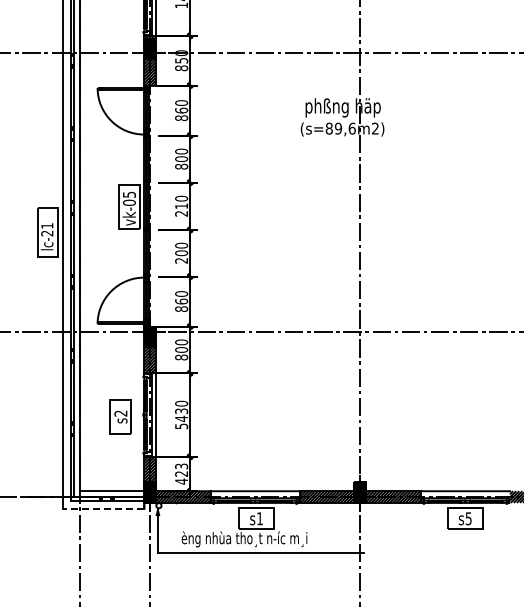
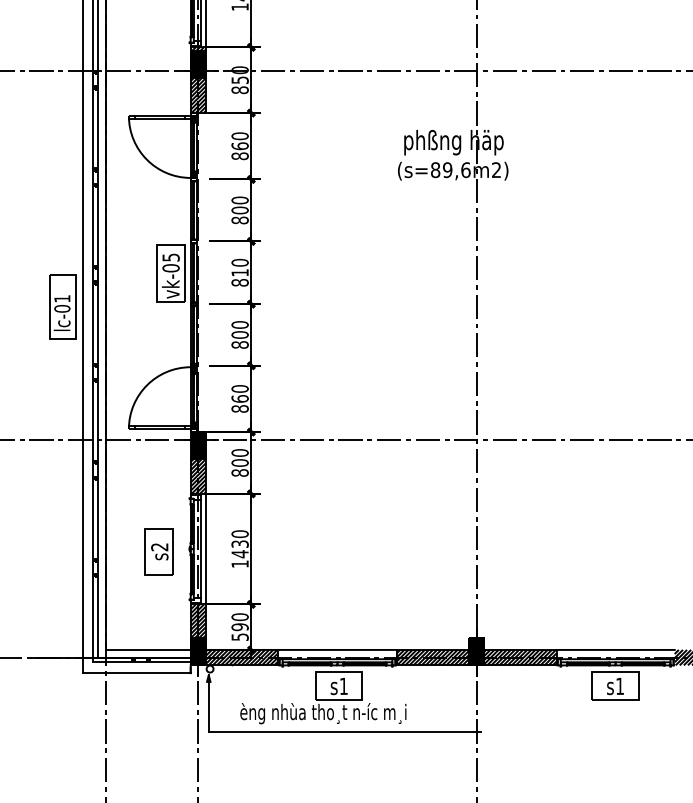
text: (181, 213) -> (239, 282), 210 -> 810
text: (47, 233) -> (62, 308), lc-21 -> lc-01
text: (181, 260) -> (239, 344), 200 -> 800
text: (181, 426) -> (239, 564), 5430 -> 1430
text: (181, 473) -> (239, 626), 423 -> 590
line: (103, 508) -> (136, 672), dashed -> solid
text: (468, 518) -> (619, 686), s5 -> s1

